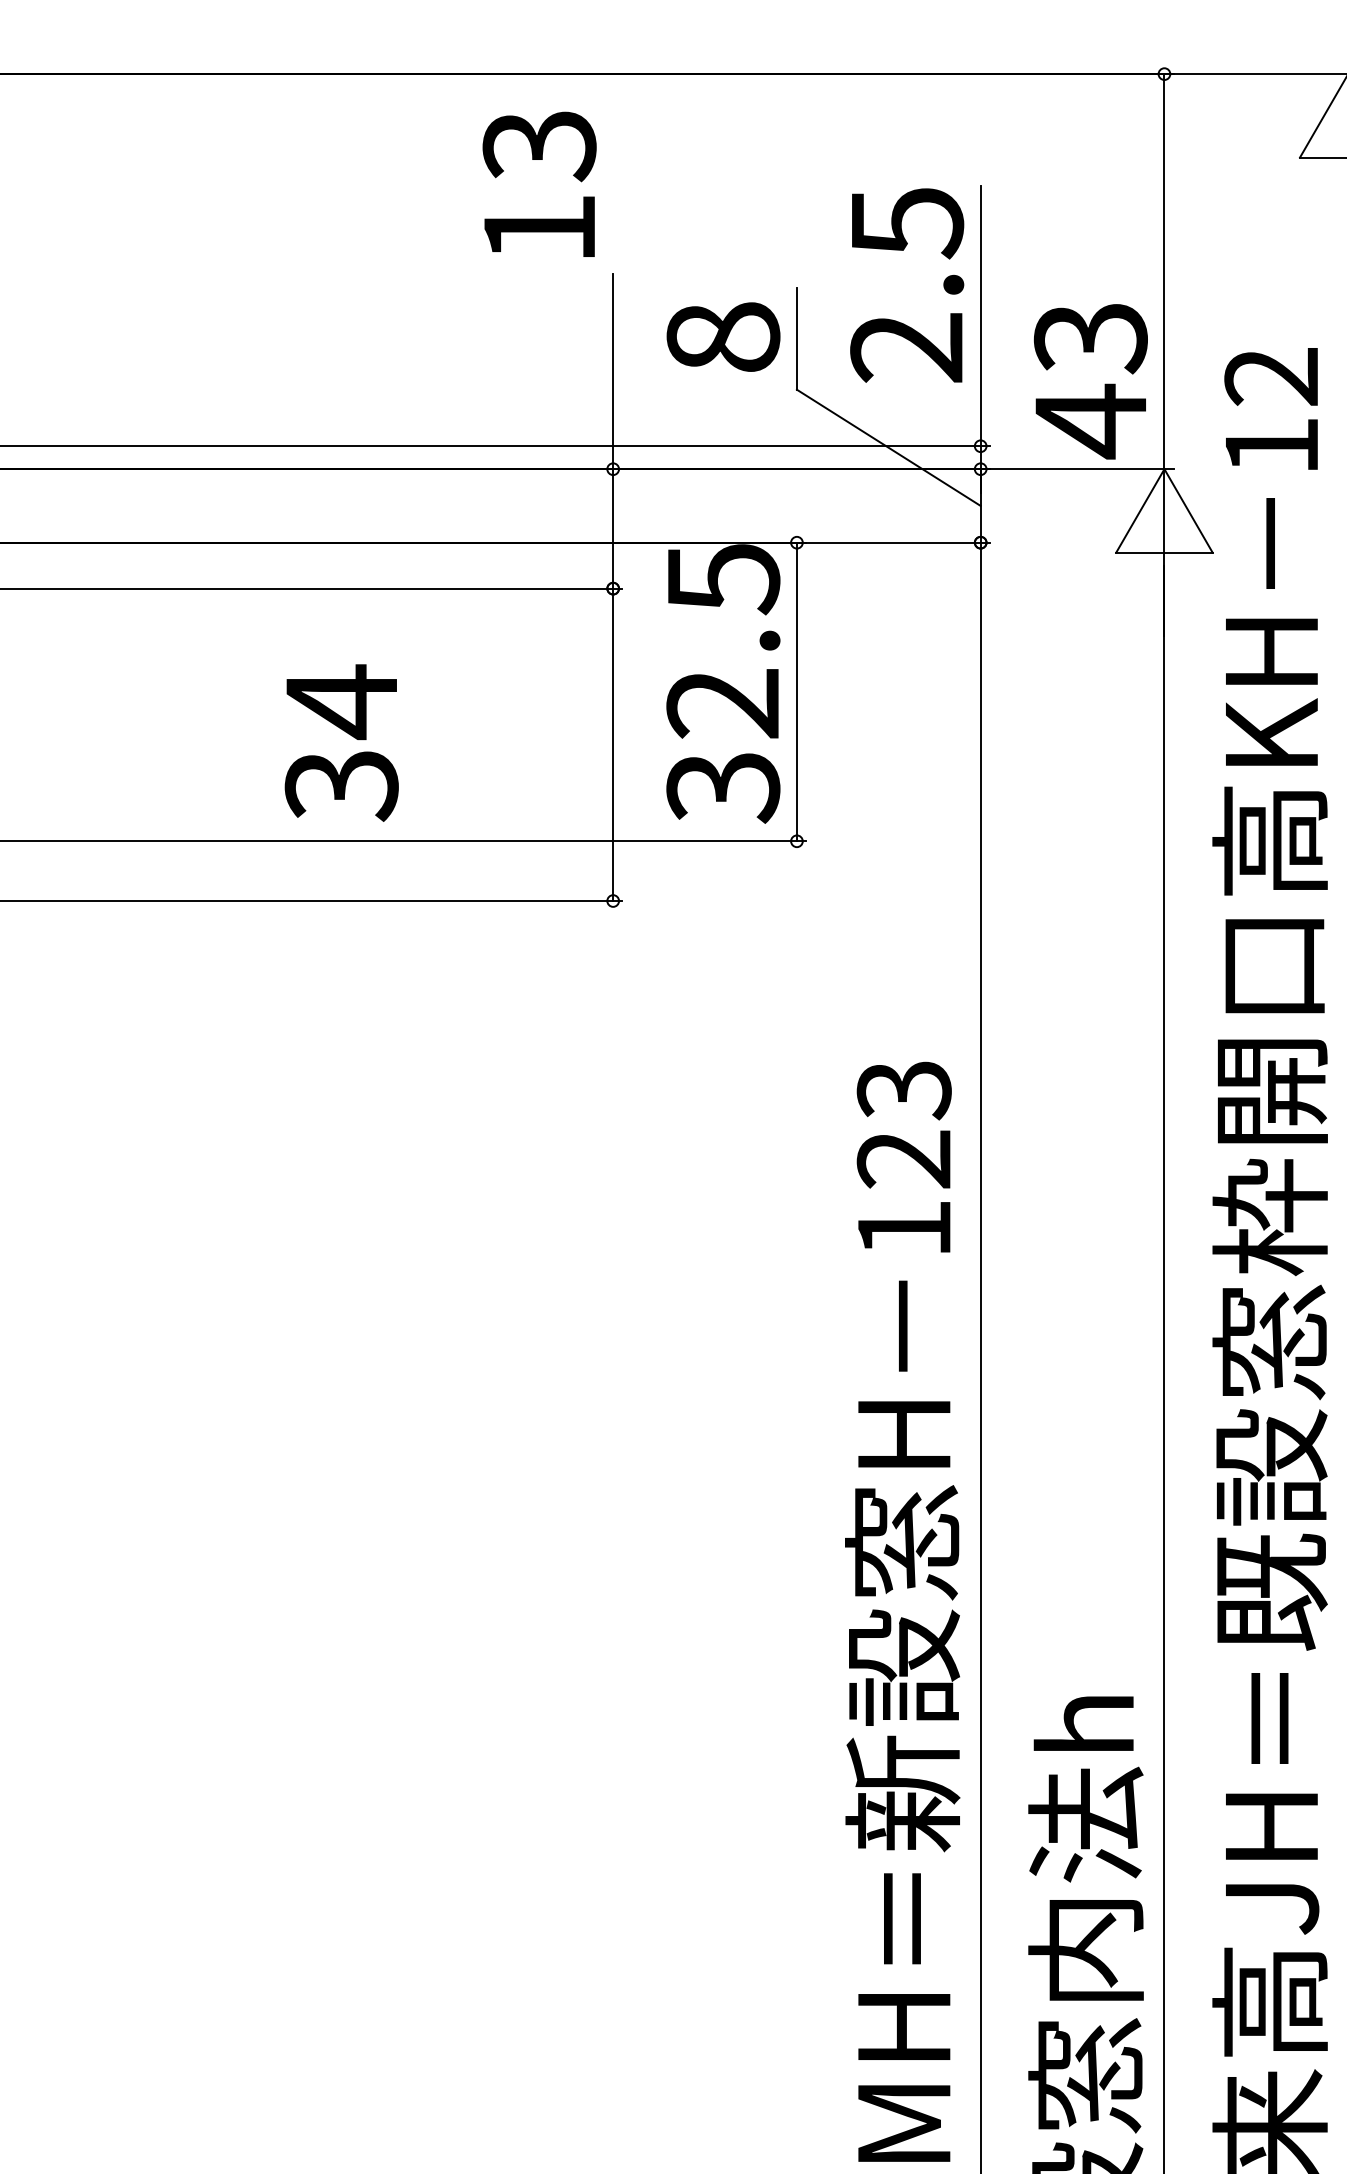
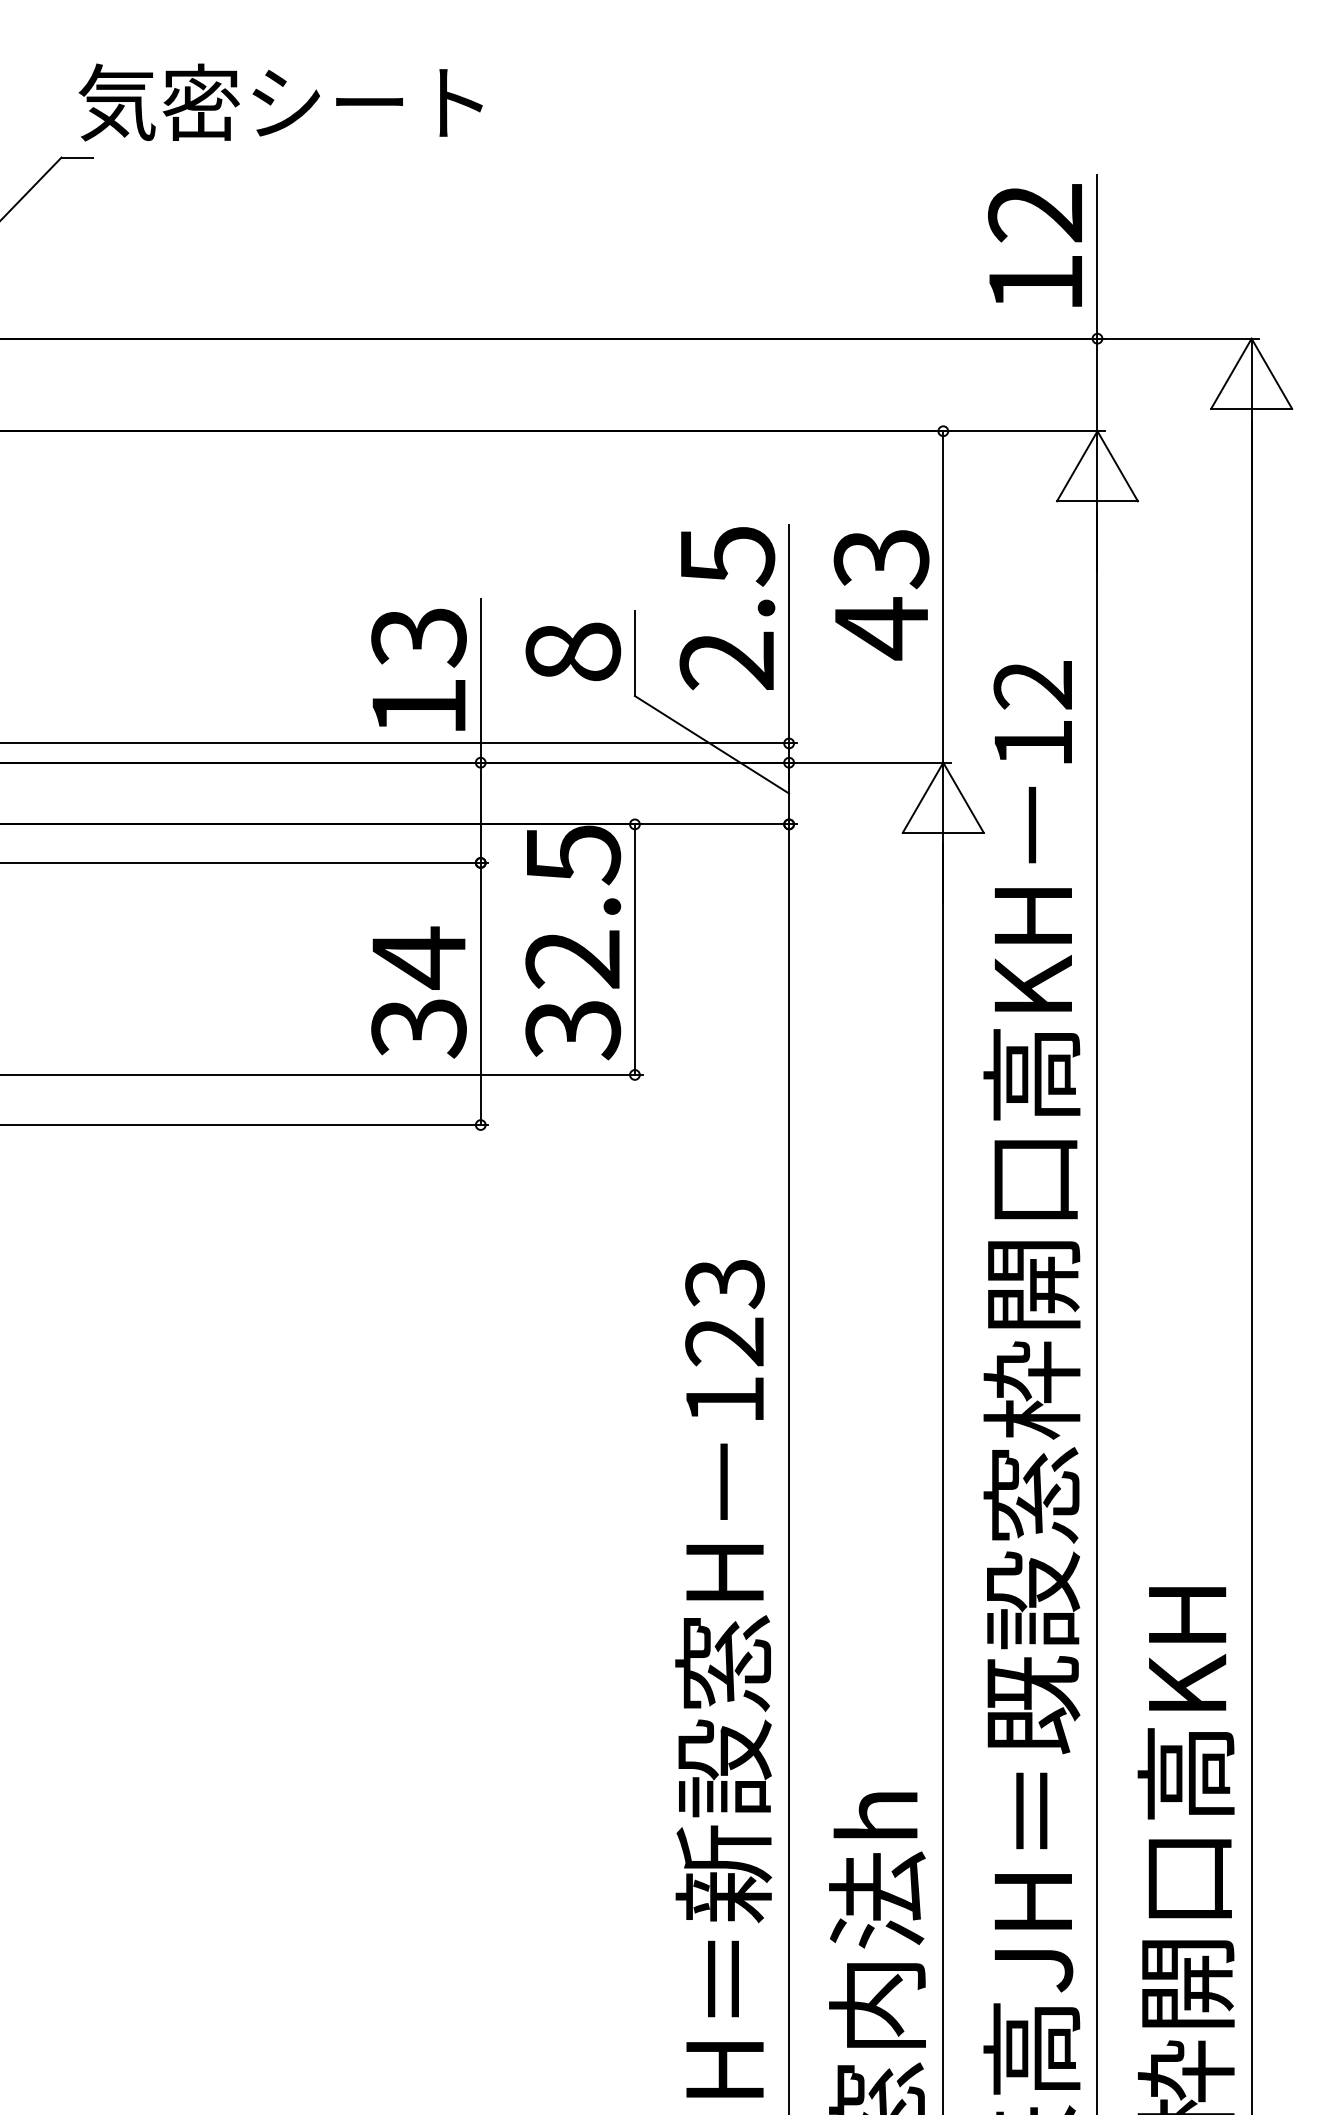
text: (538, 184) -> (418, 669), moved
text: (1090, 381) -> (881, 595), moved
text: (341, 743) -> (418, 992), moved

